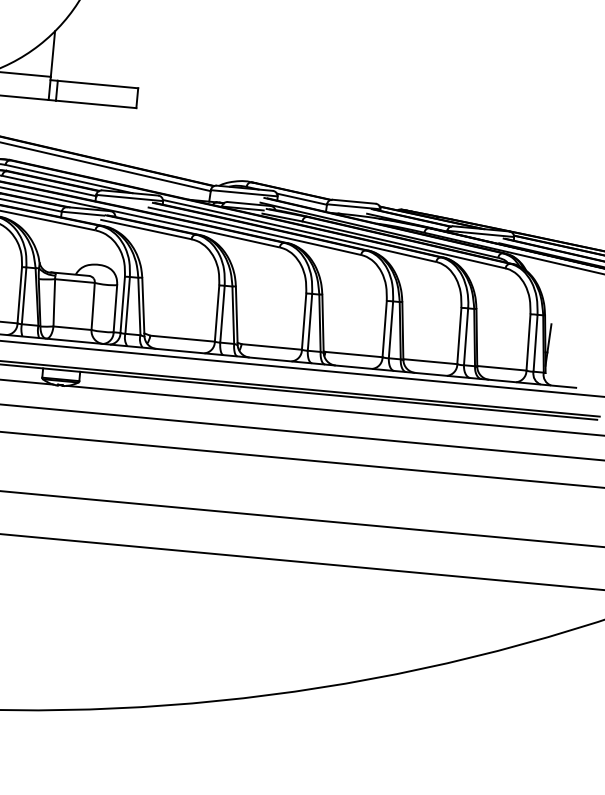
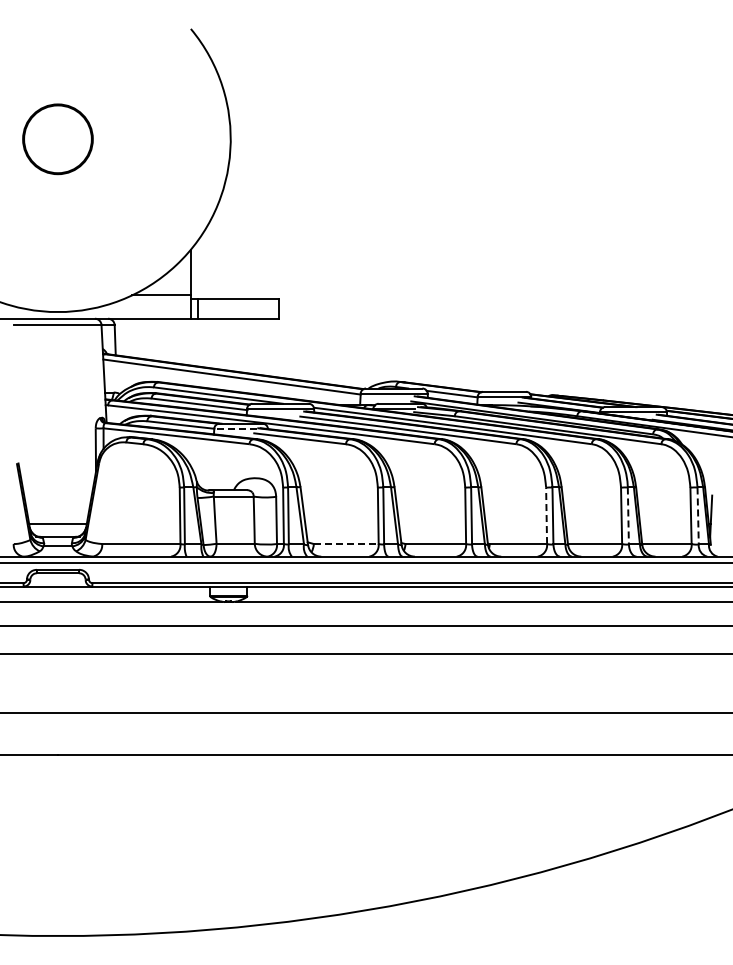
line: (82, 213) -> (235, 428), solid -> dashed
line: (384, 328) -> (546, 515), solid -> dashed
line: (466, 337) -> (628, 516), solid -> dashed
line: (182, 339) -> (346, 544), solid -> dashed
line: (535, 343) -> (698, 516), solid -> dashed

